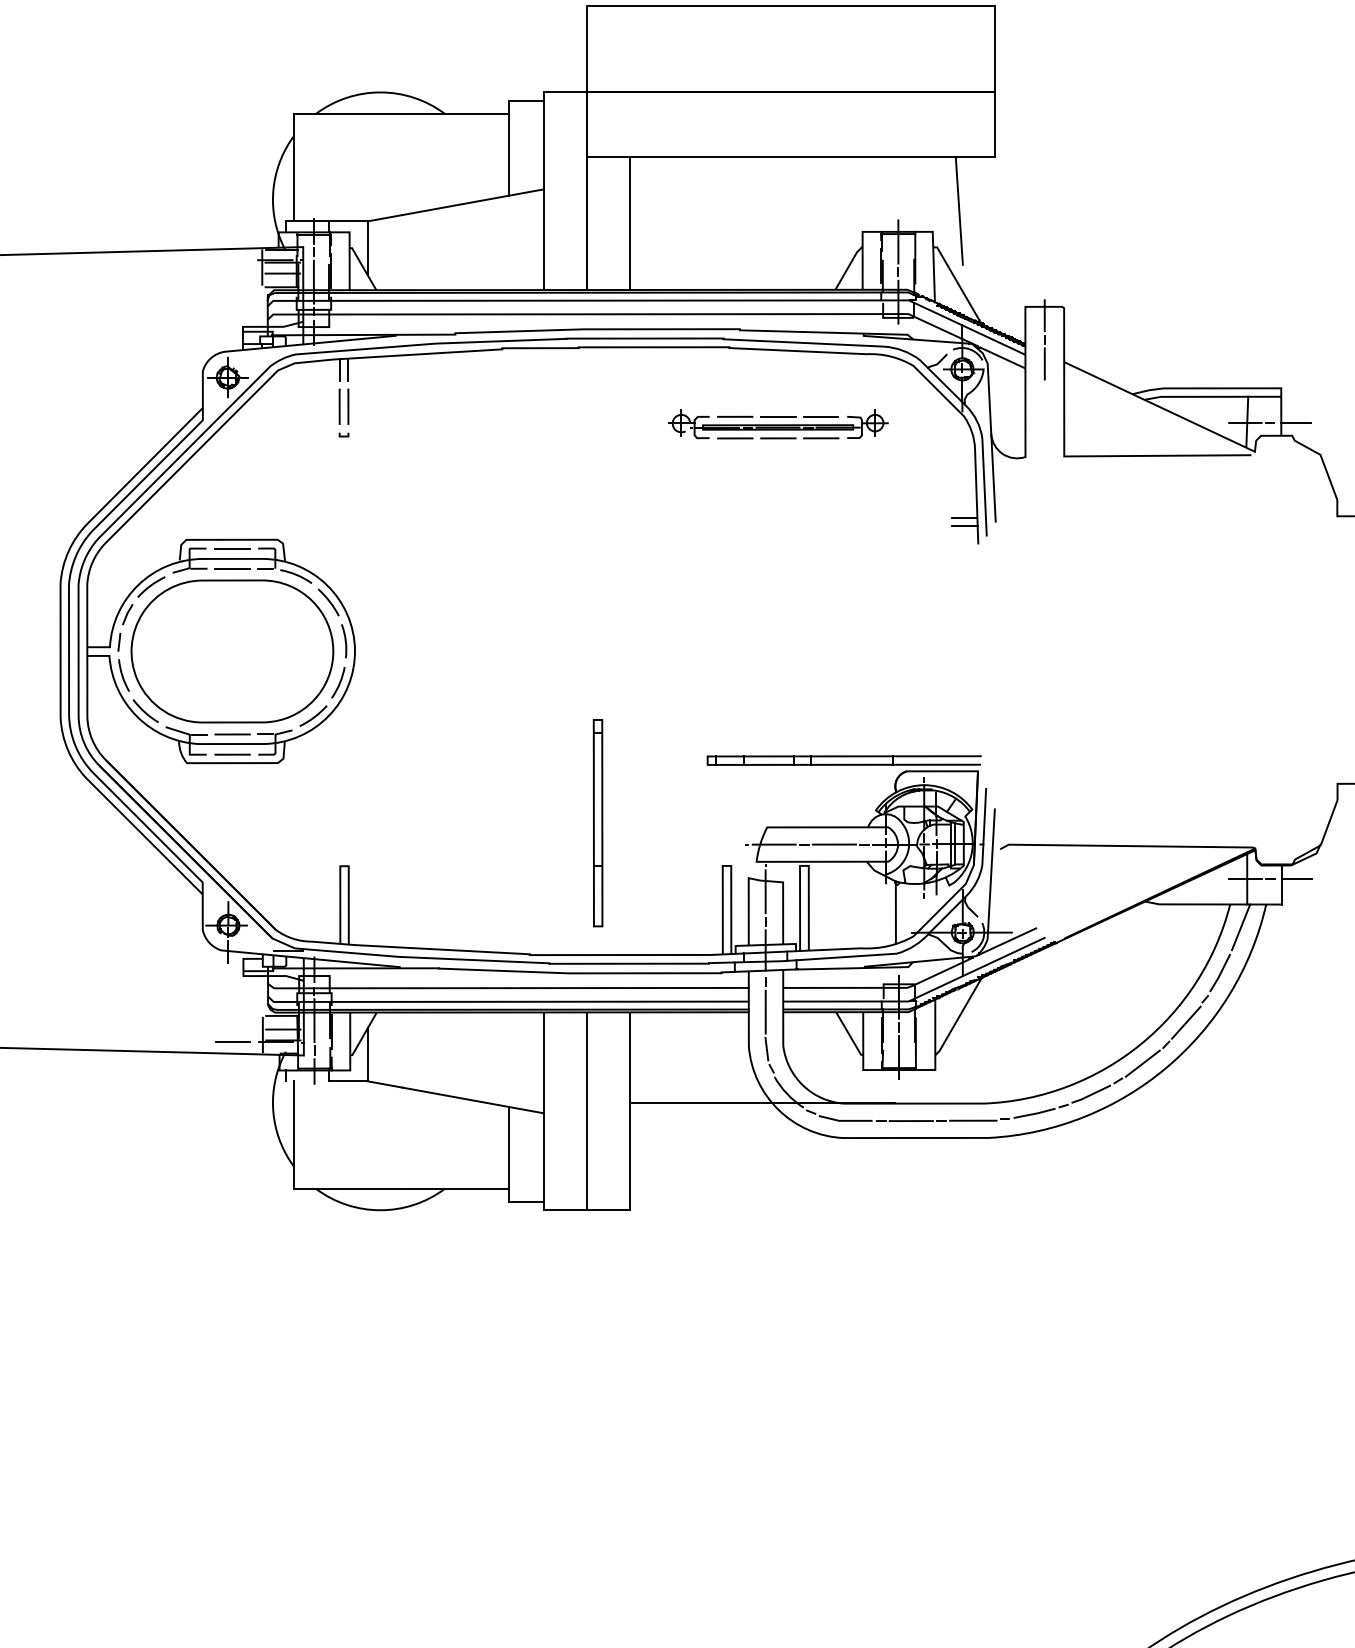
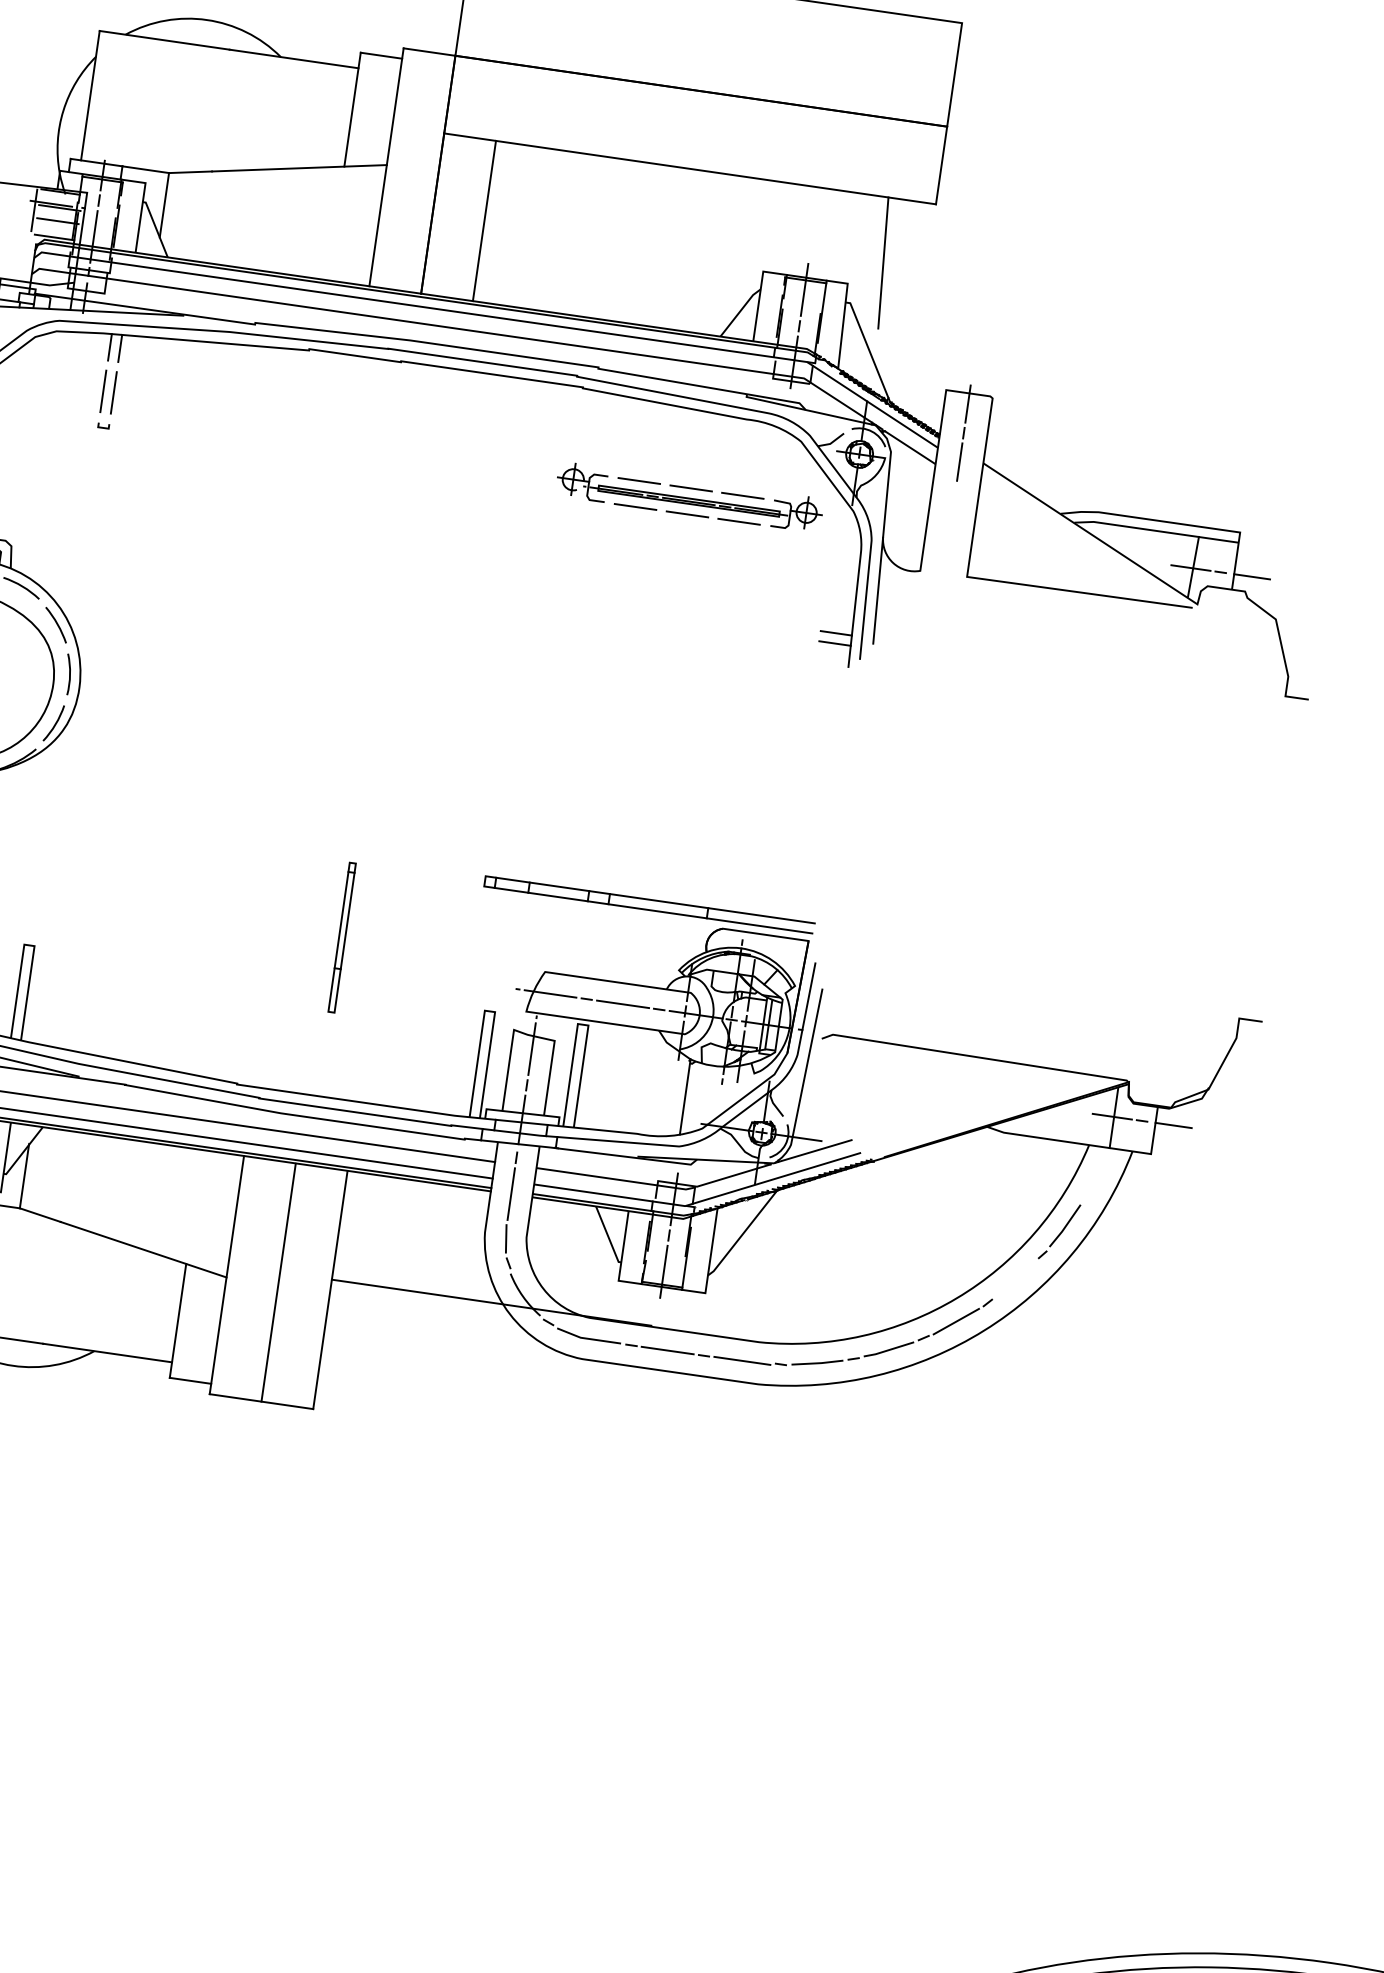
part: (778, 424) -> (690, 497), moved
part: (597, 823) -> (341, 937), size x0.6
line: (1240, 927) -> (1097, 1174), removed
line: (1186, 1022) -> (1016, 1279), removed

